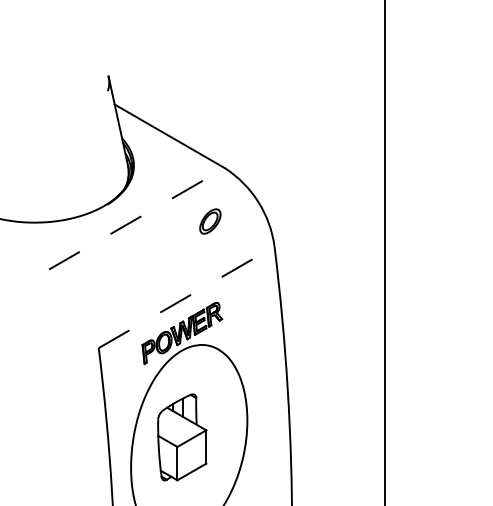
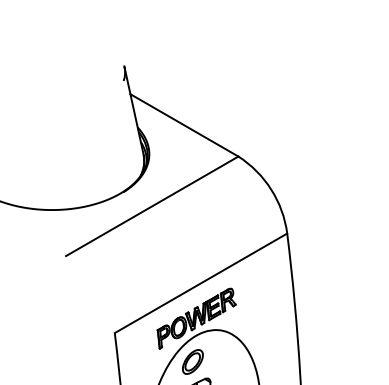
line: (137, 218) -> (152, 205), dashed -> solid
part: (210, 221) -> (193, 361), moved
line: (187, 297) -> (201, 283), dashed -> solid

